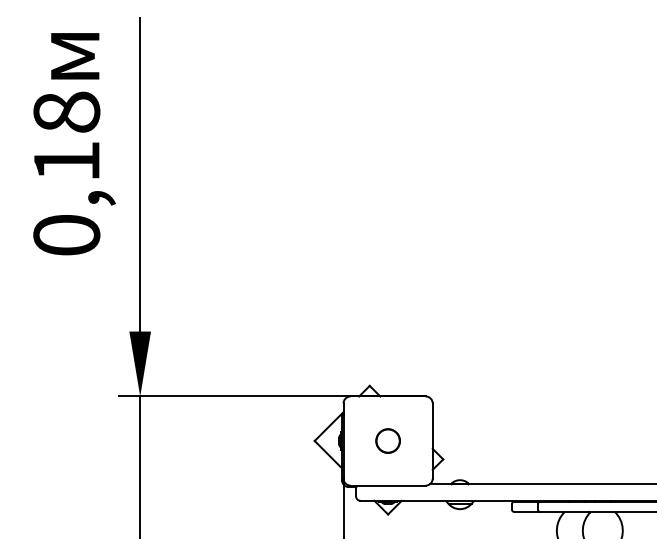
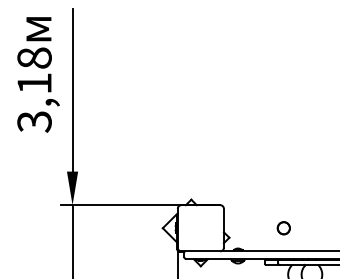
text: (66, 234) -> (34, 121), 0,18 -> 3,18
circle: (387, 441) -> (283, 228), moved

